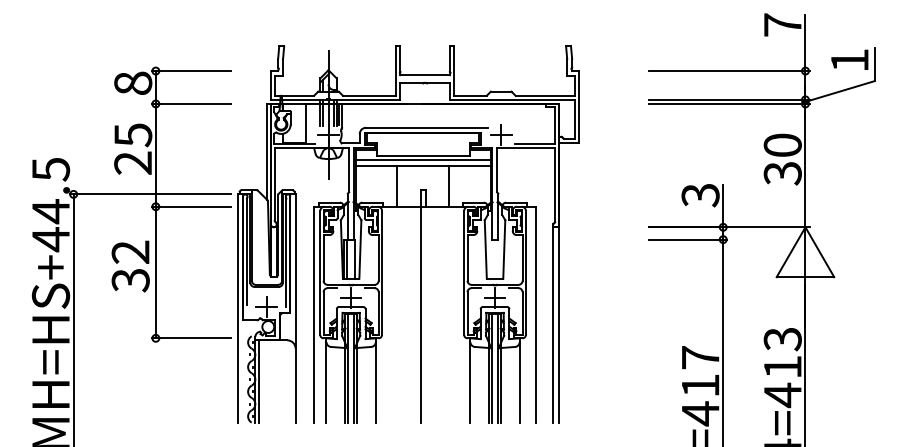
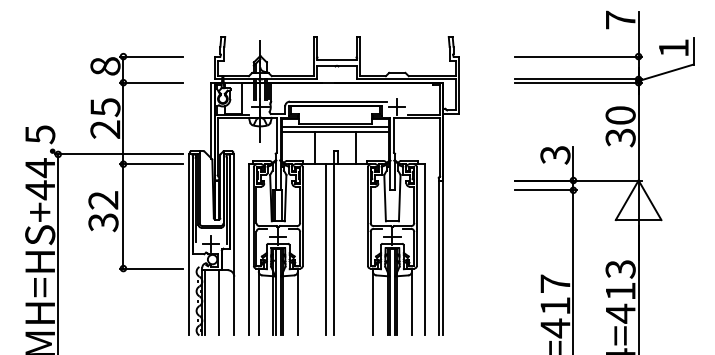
line: (410, 314) -> (325, 249), added
line: (275, 381) -> (218, 302), added

